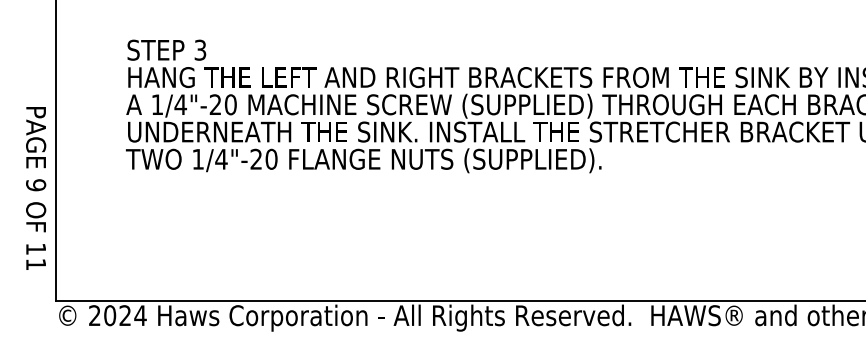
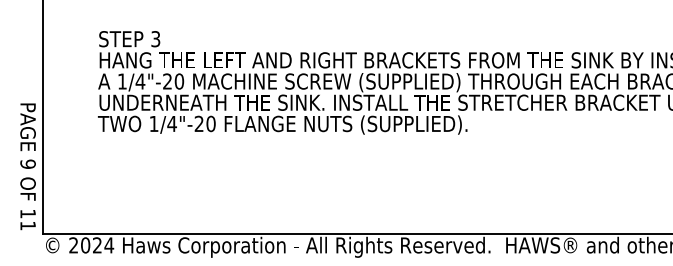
text: (36, 188) -> (28, 166), moved

